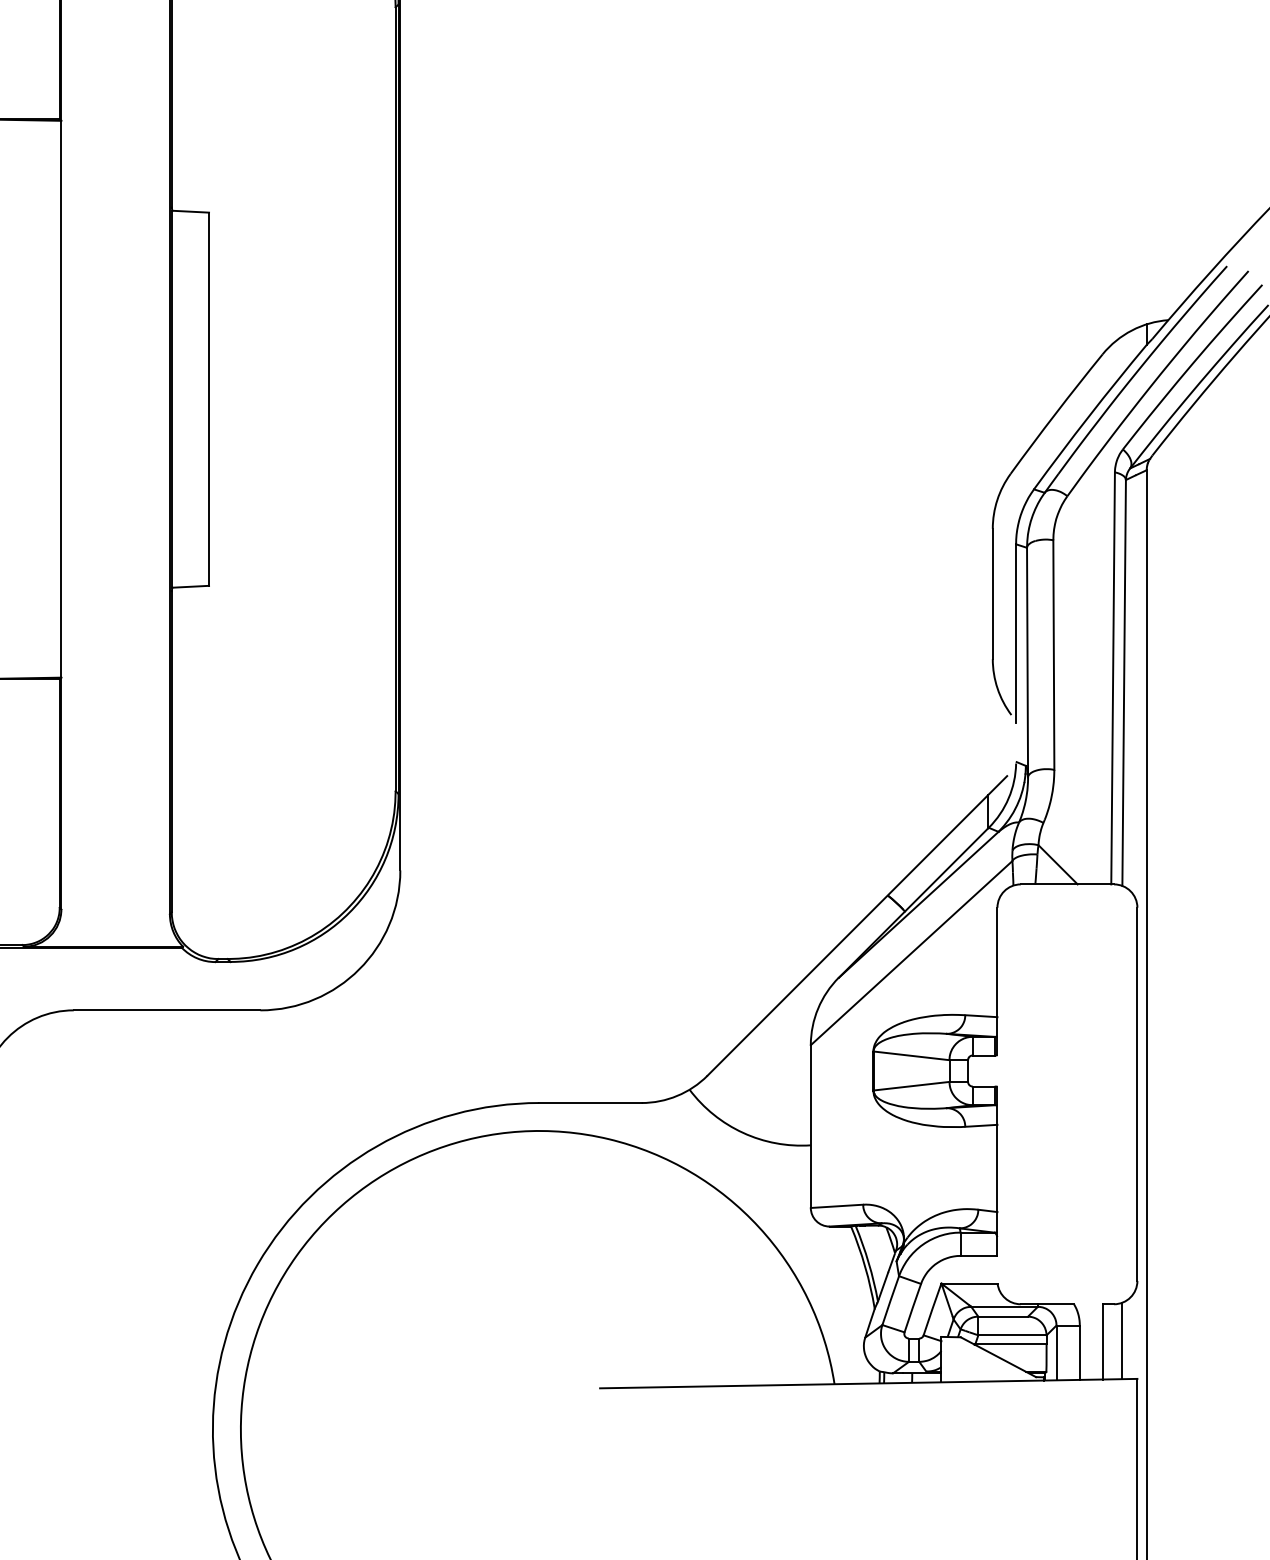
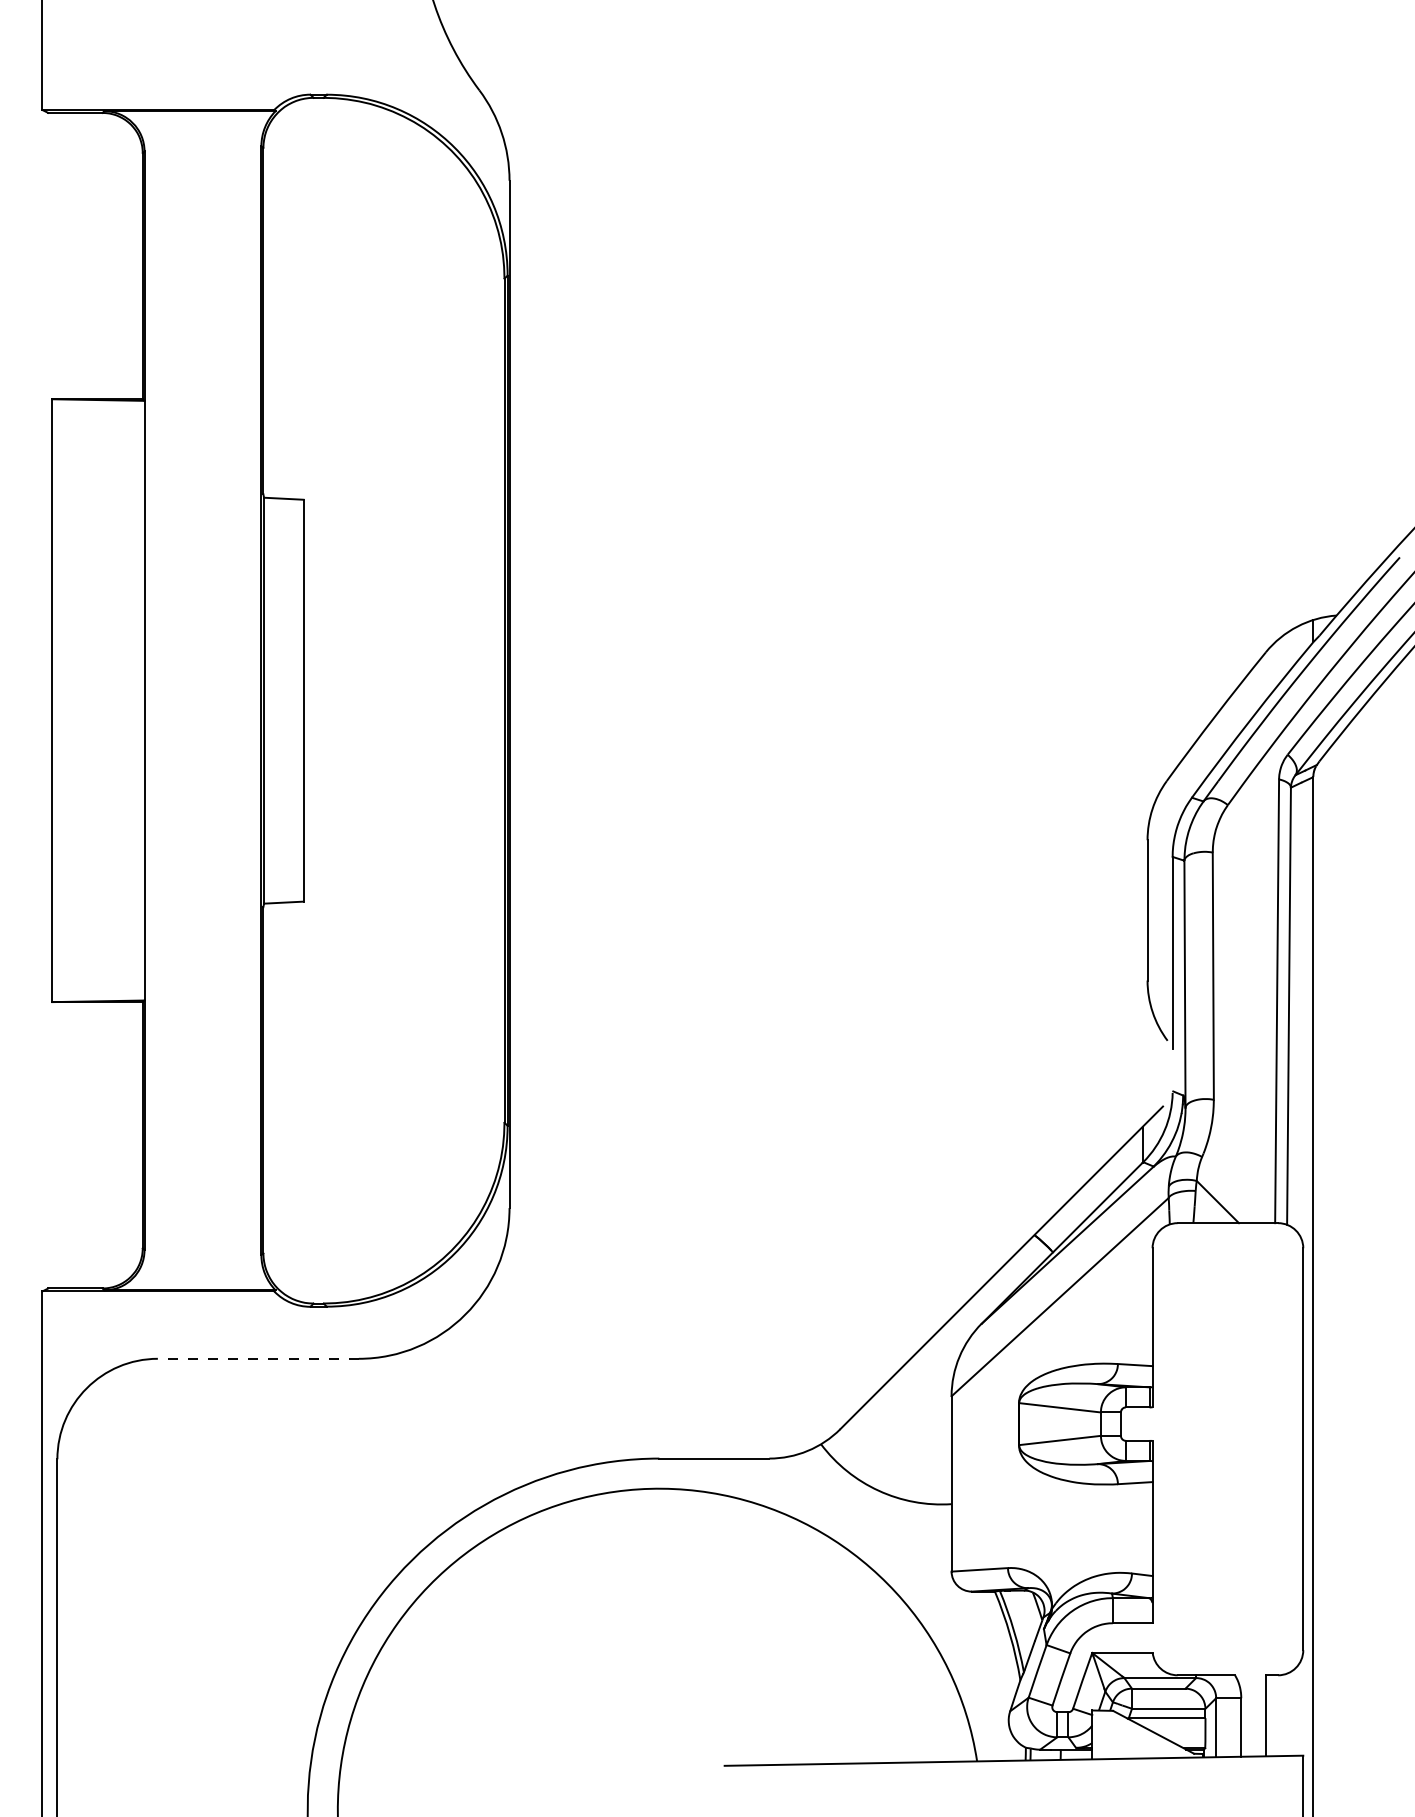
line: (166, 1010) -> (257, 1358), solid -> dashed
line: (1121, 1340) -> (1286, 1714), removed

